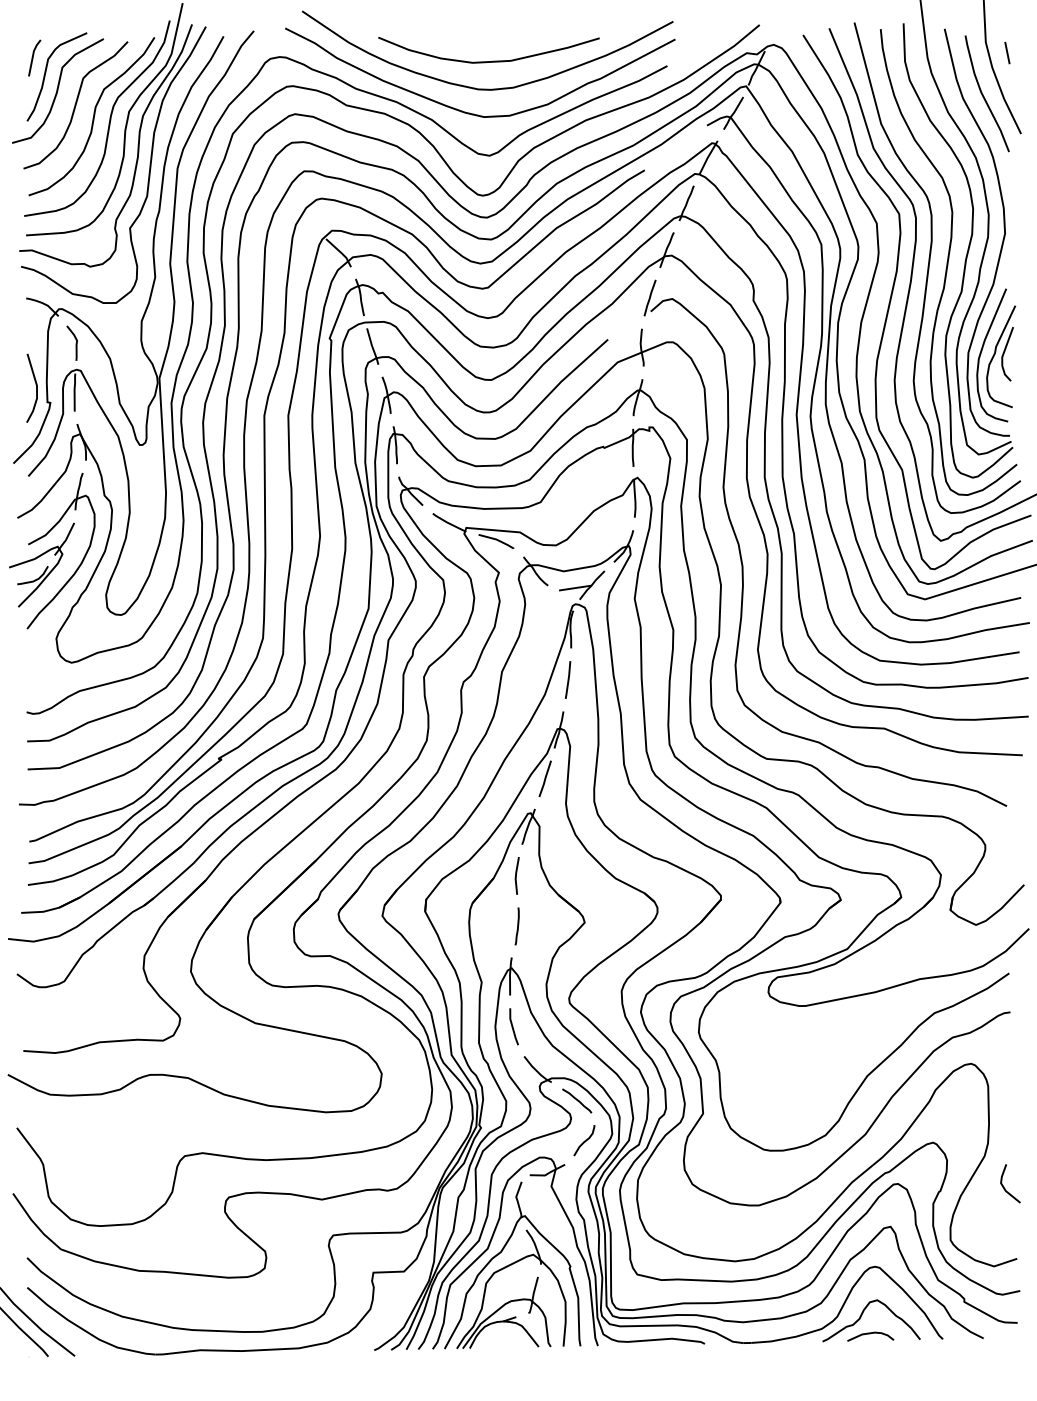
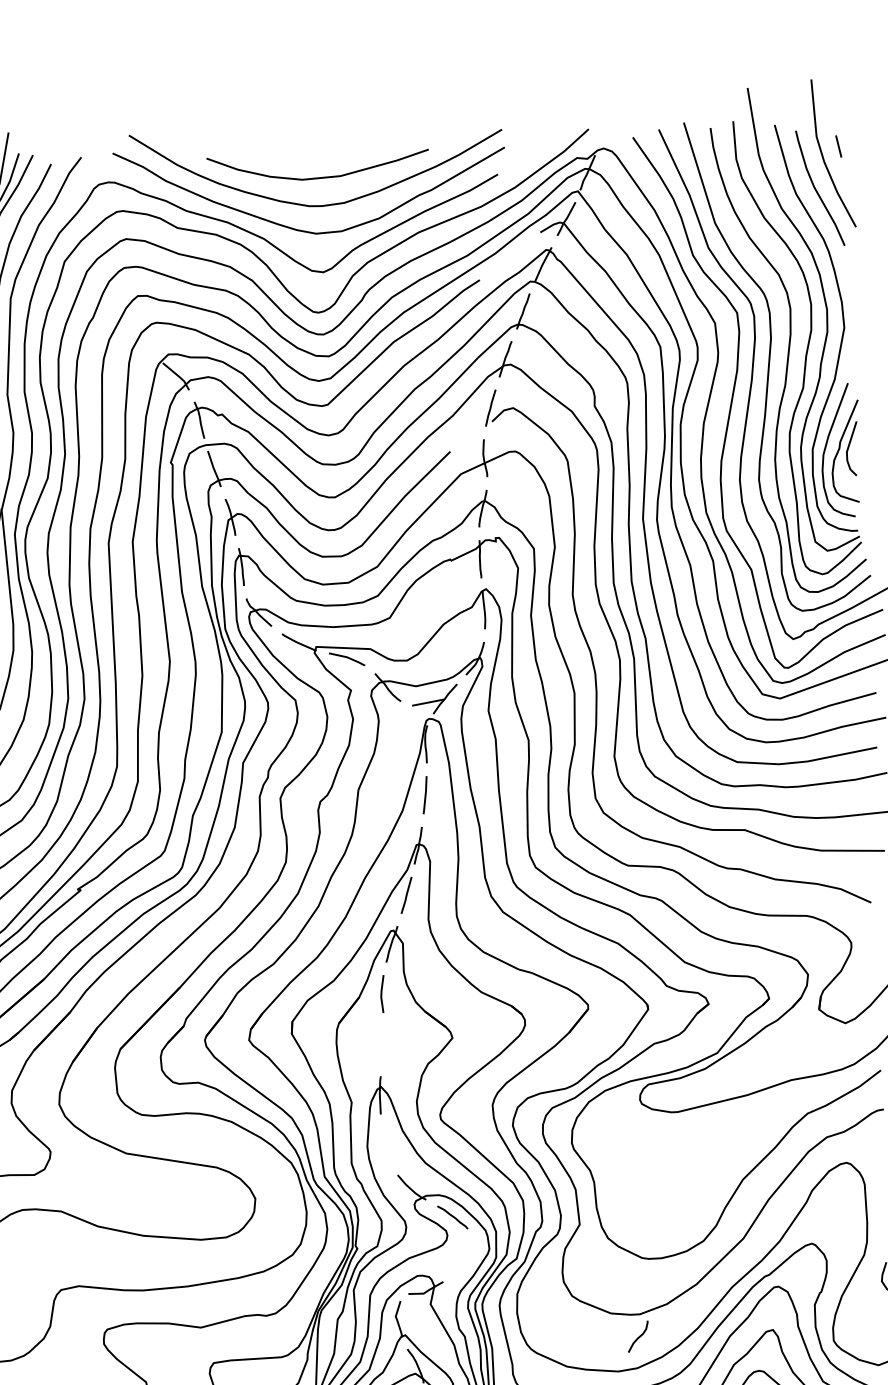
line: (517, 926) -> (385, 1044), removed
curve: (513, 1026) -> (385, 1145), removed
curve: (584, 1140) -> (638, 1336), moved

